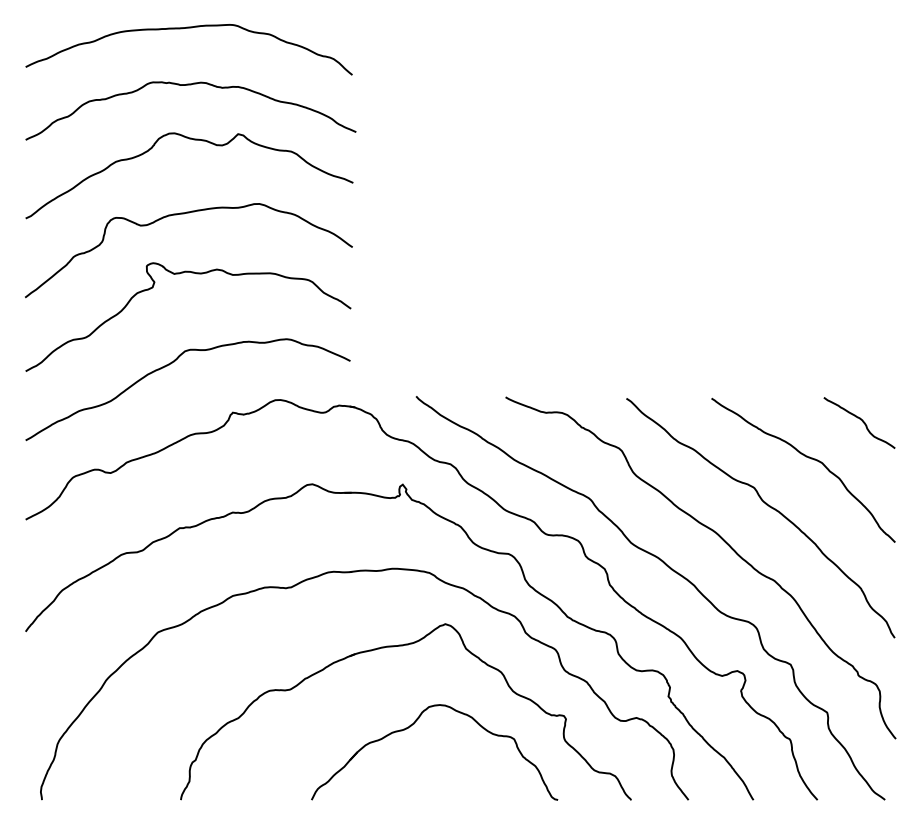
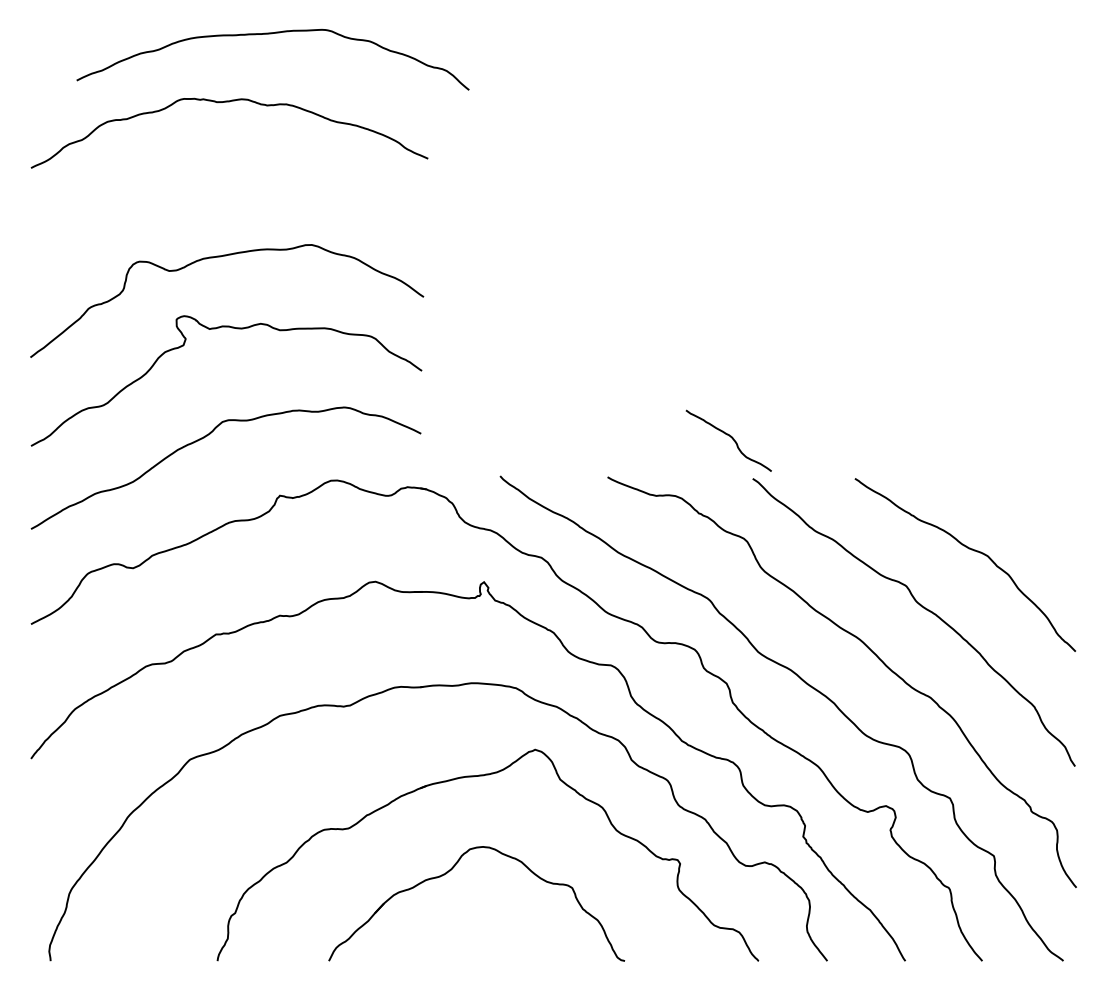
curve: (182, 29) -> (265, 35), moved
curve: (193, 140) -> (232, 168), removed
curve: (860, 420) -> (729, 437), moved
part: (414, 724) -> (452, 870), moved

